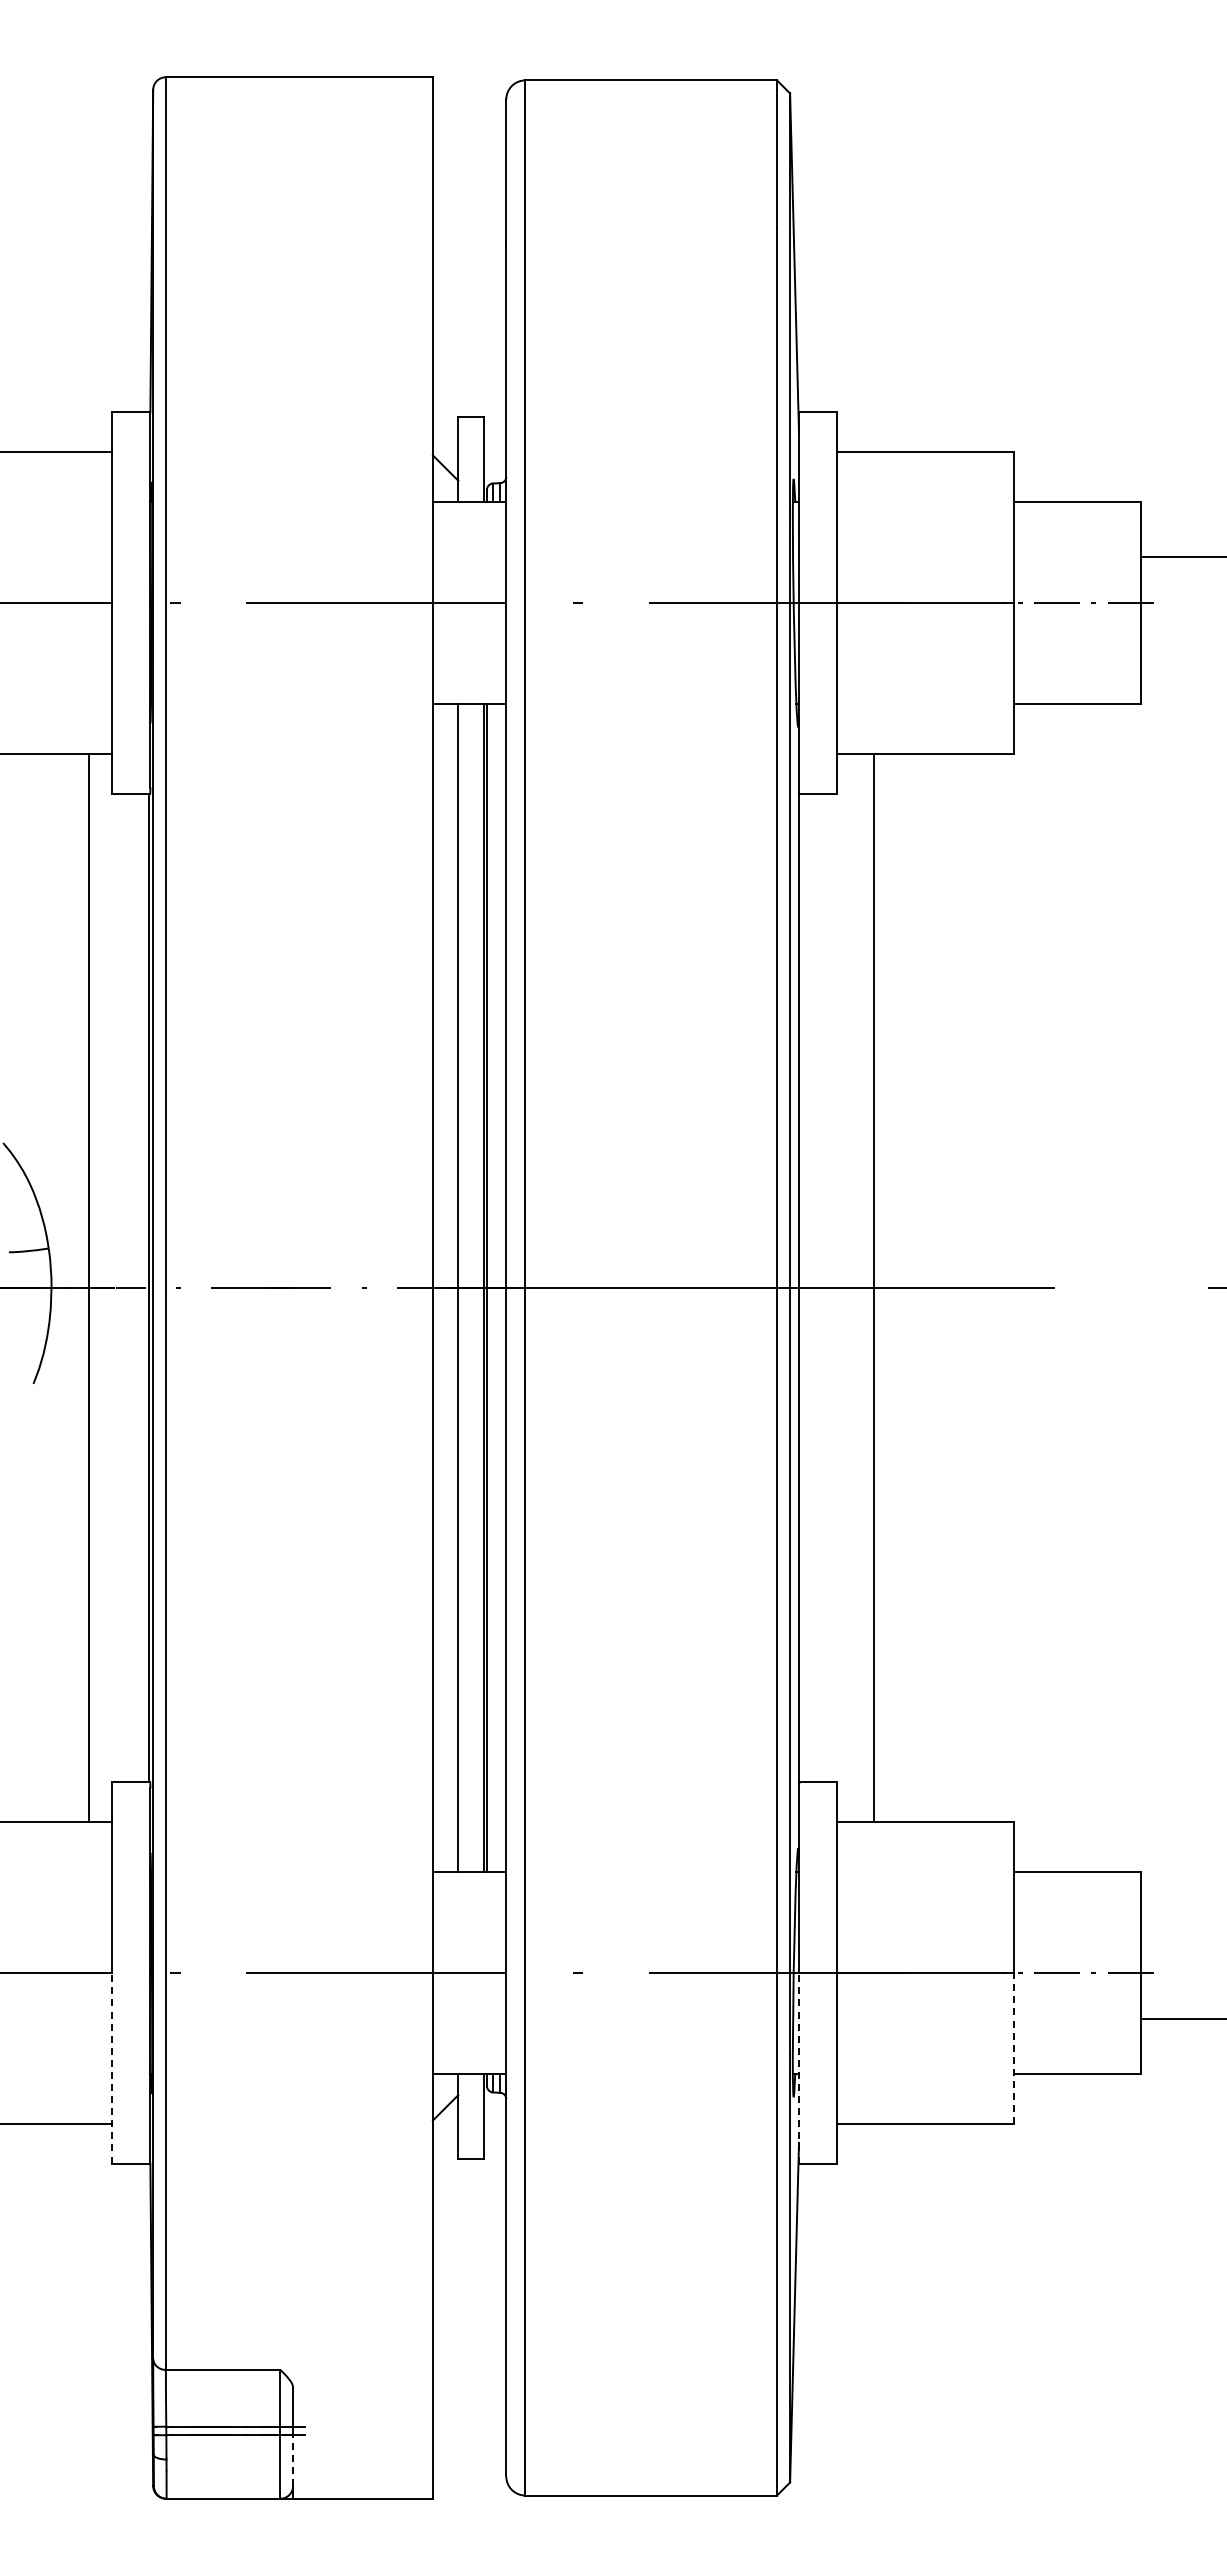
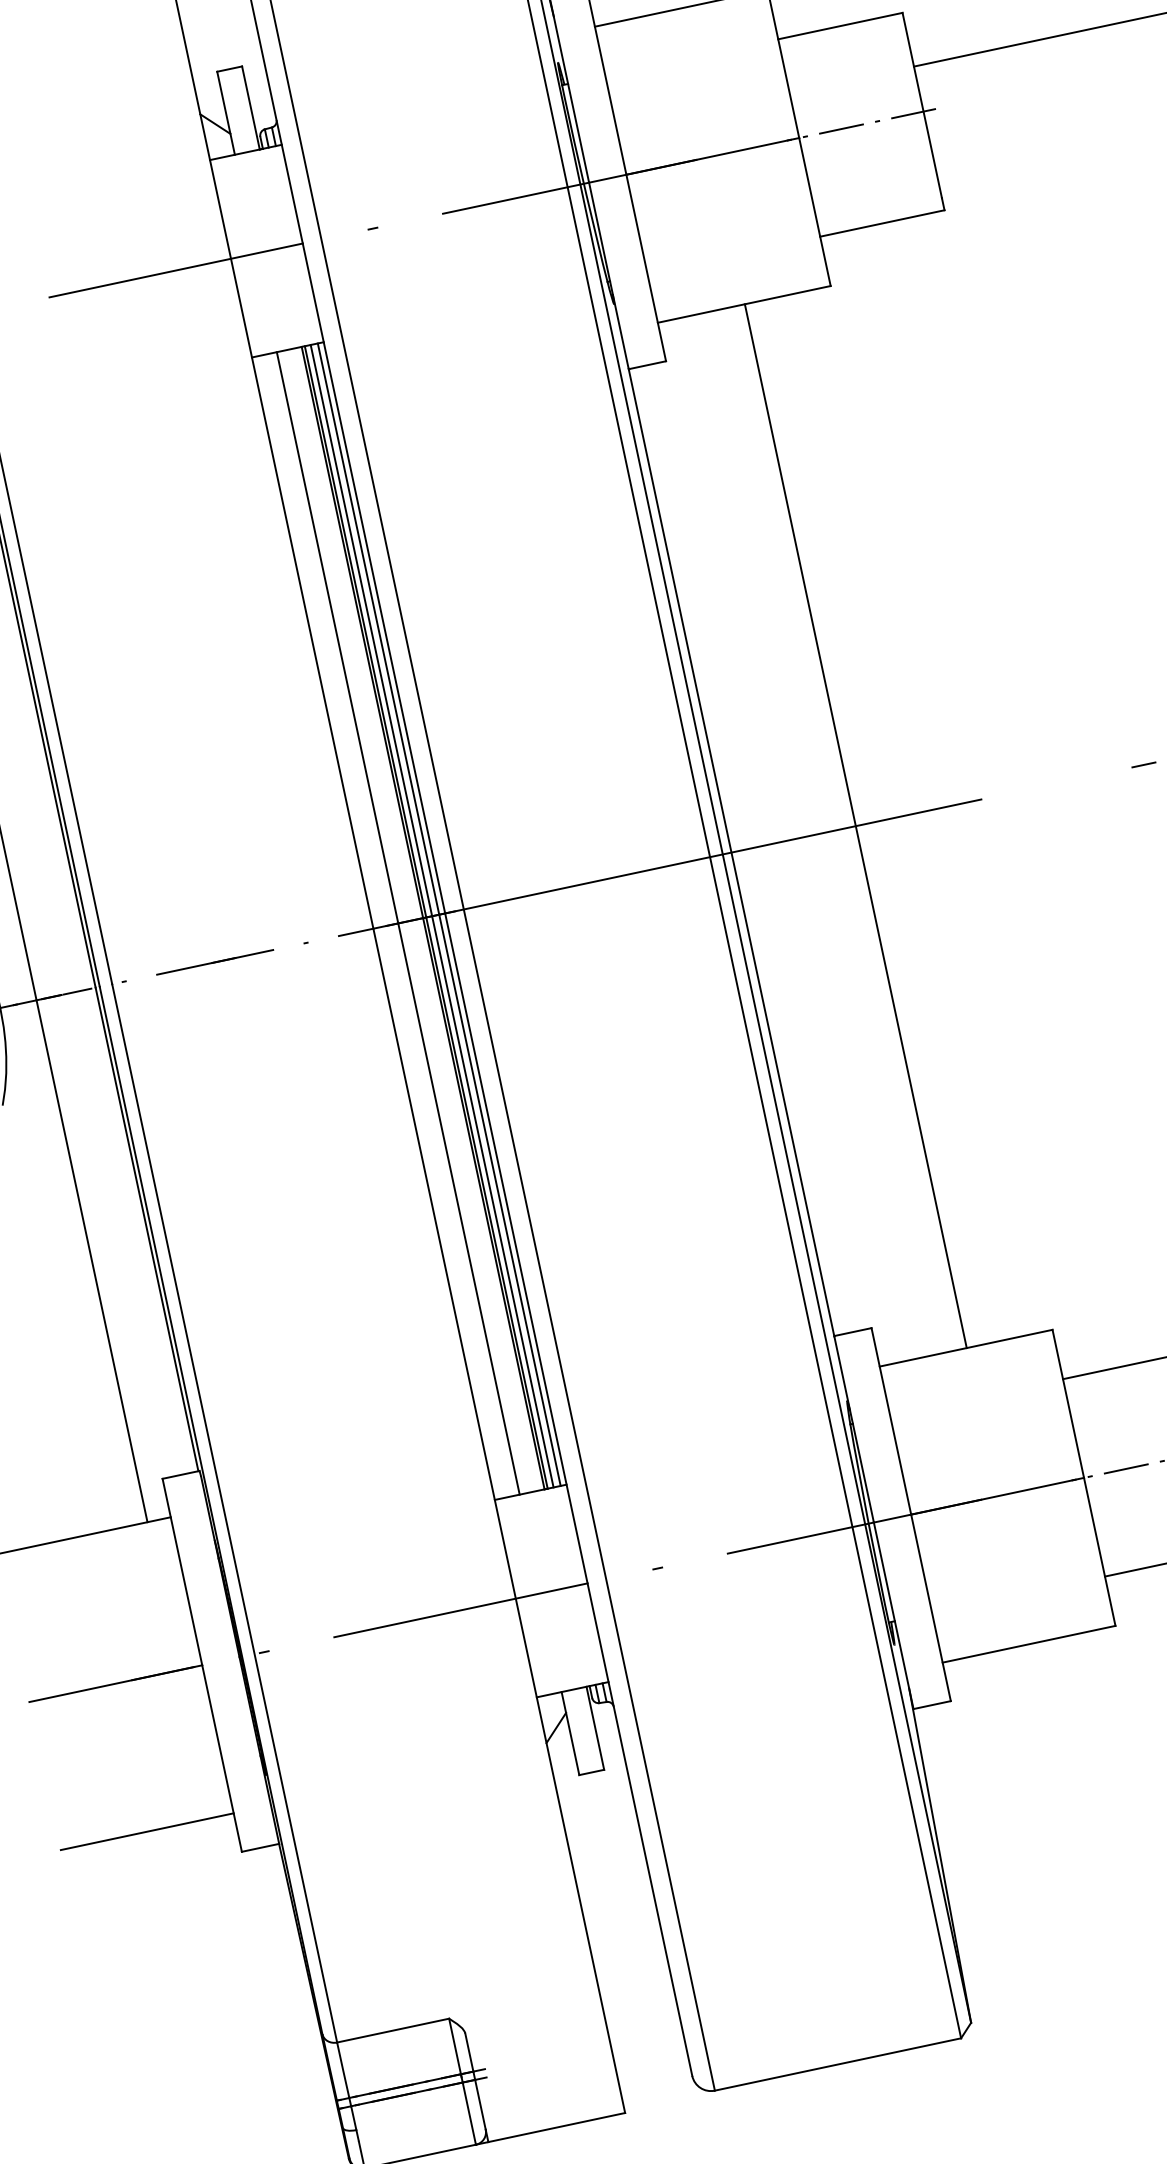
line: (492, 1287) -> (431, 915), added
line: (500, 1287) -> (439, 914), added
line: (874, 1287) -> (856, 825), moved
line: (1013, 2048) -> (1099, 1551), dashed -> solid
line: (112, 2067) -> (222, 1757), dashed -> solid
line: (799, 2067) -> (894, 1614), dashed -> solid
line: (293, 2460) -> (480, 2104), dashed -> solid

